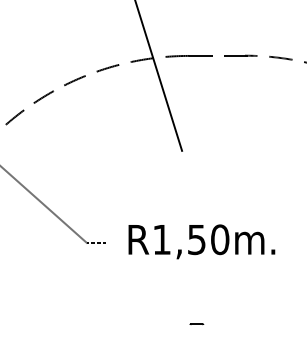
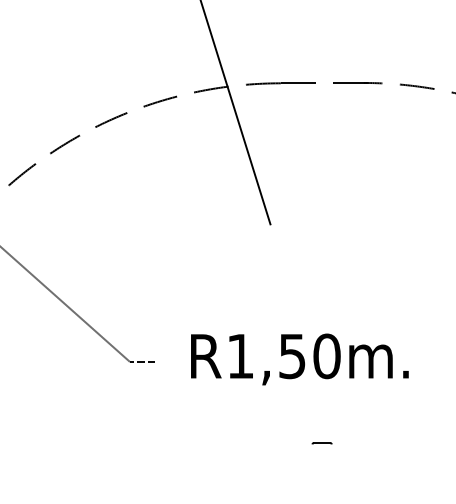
line: (196, 324) -> (321, 443), moved

